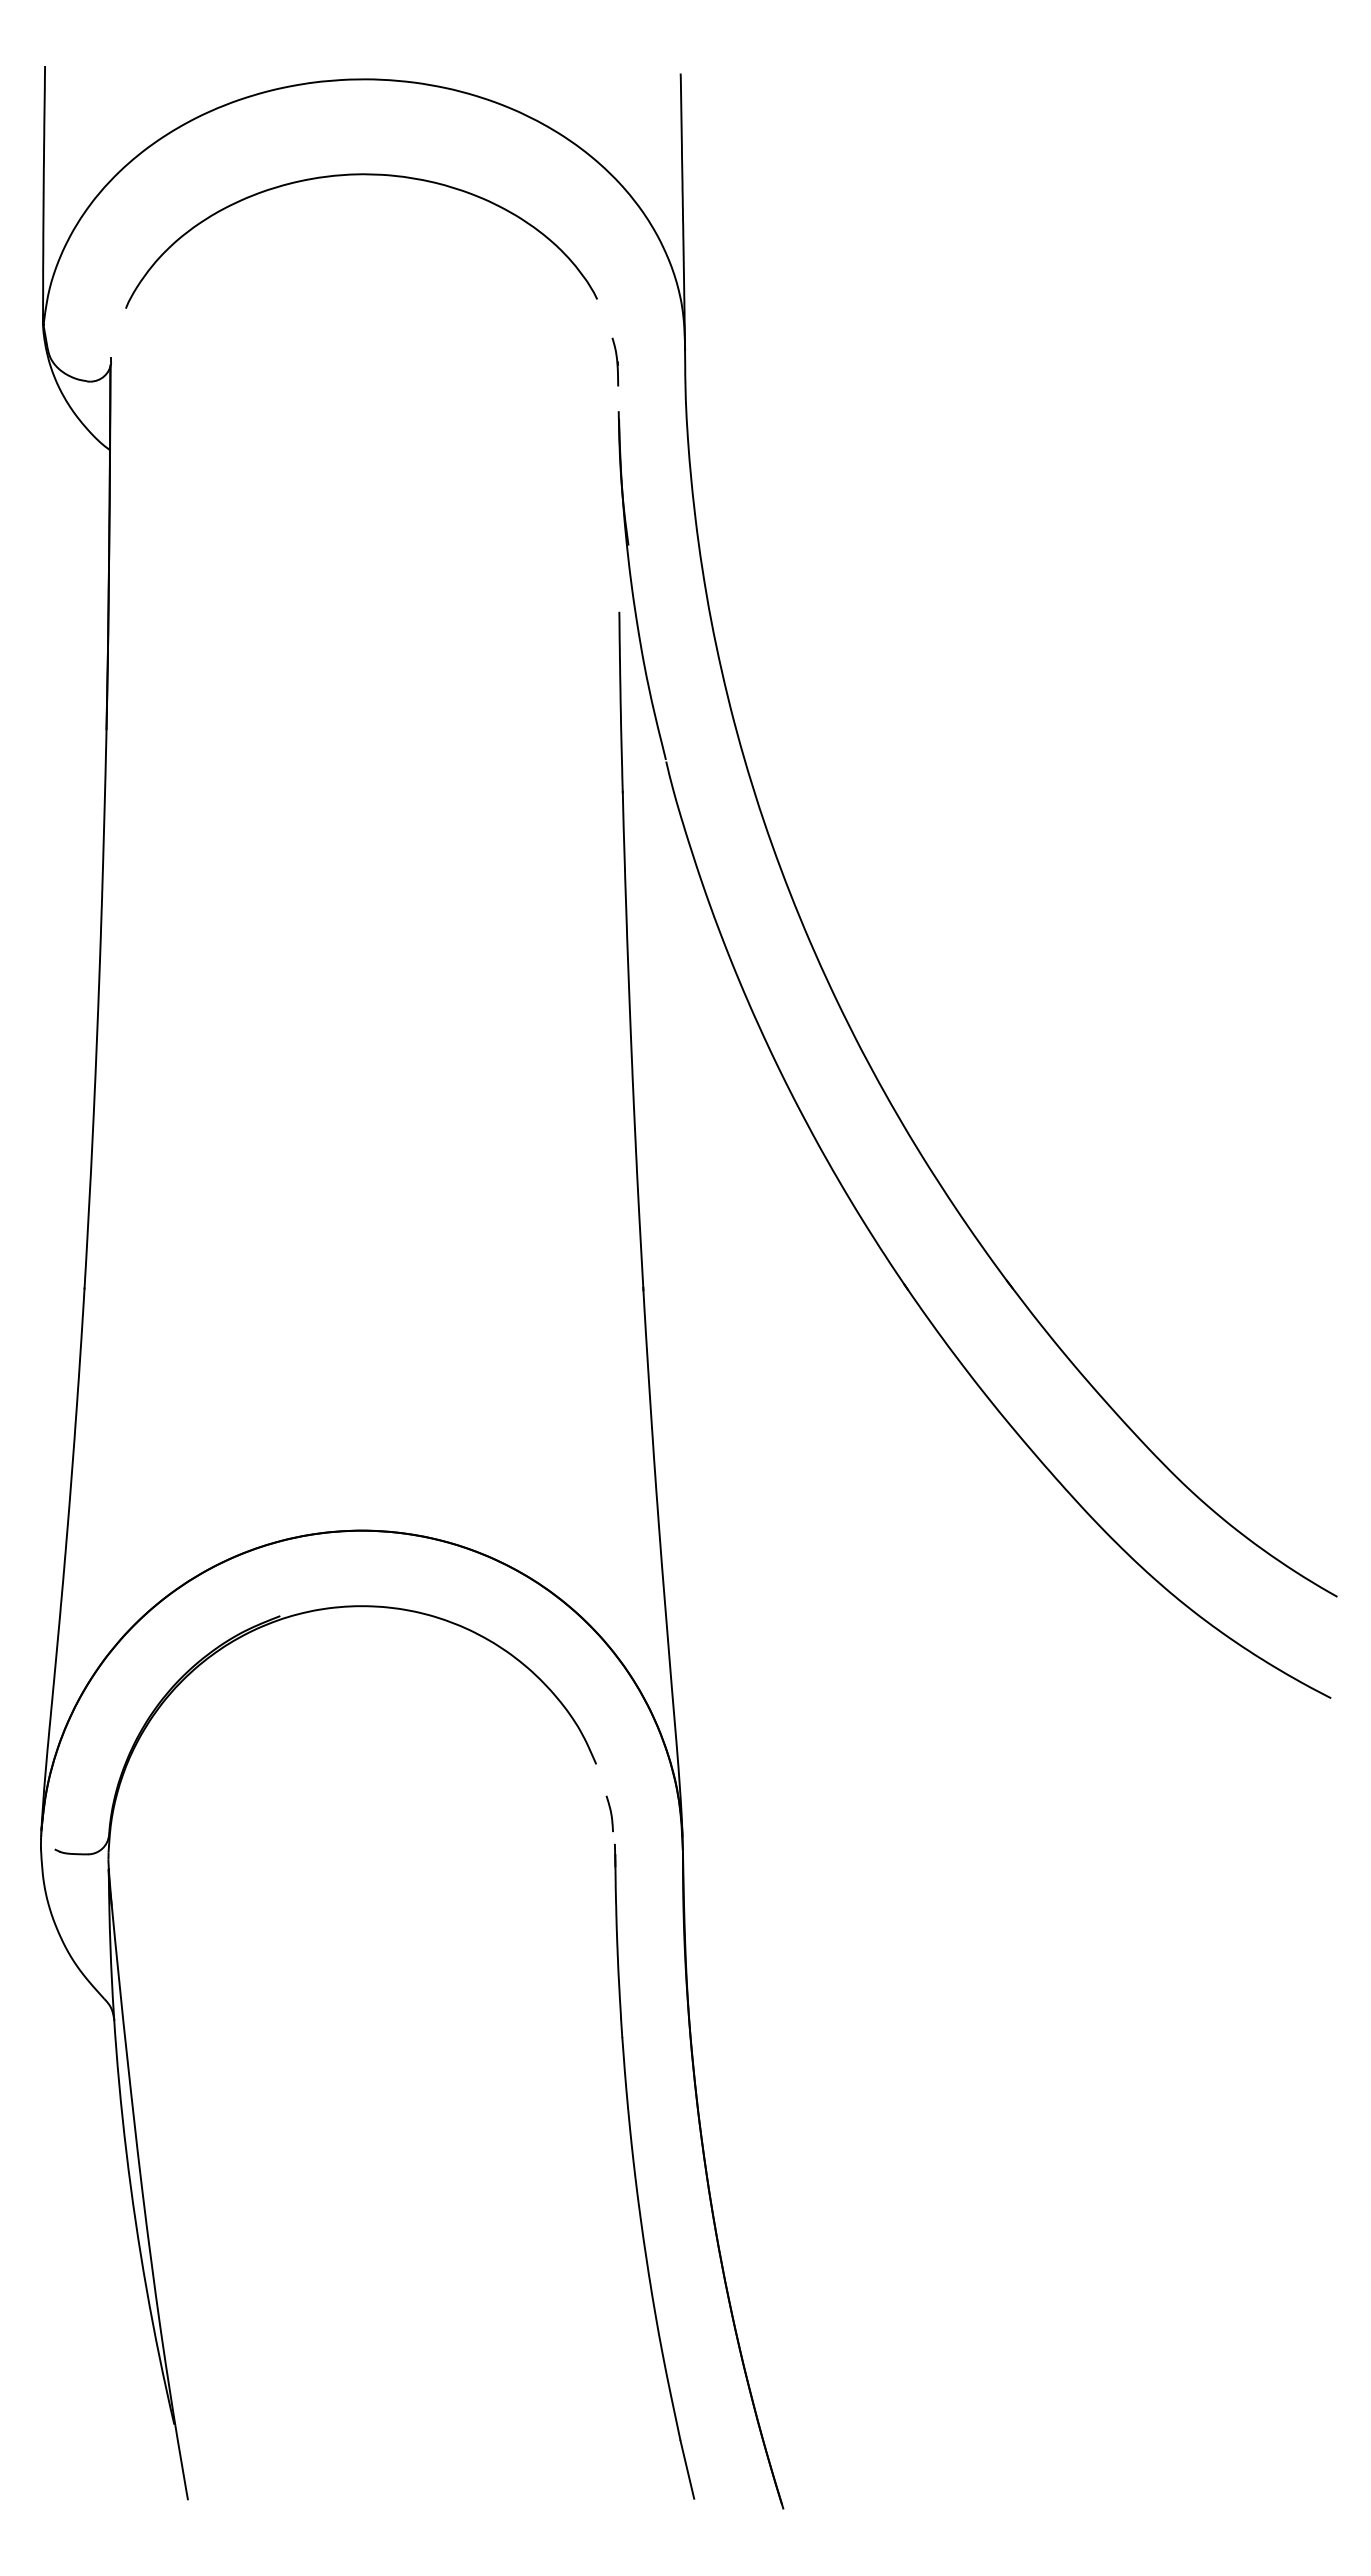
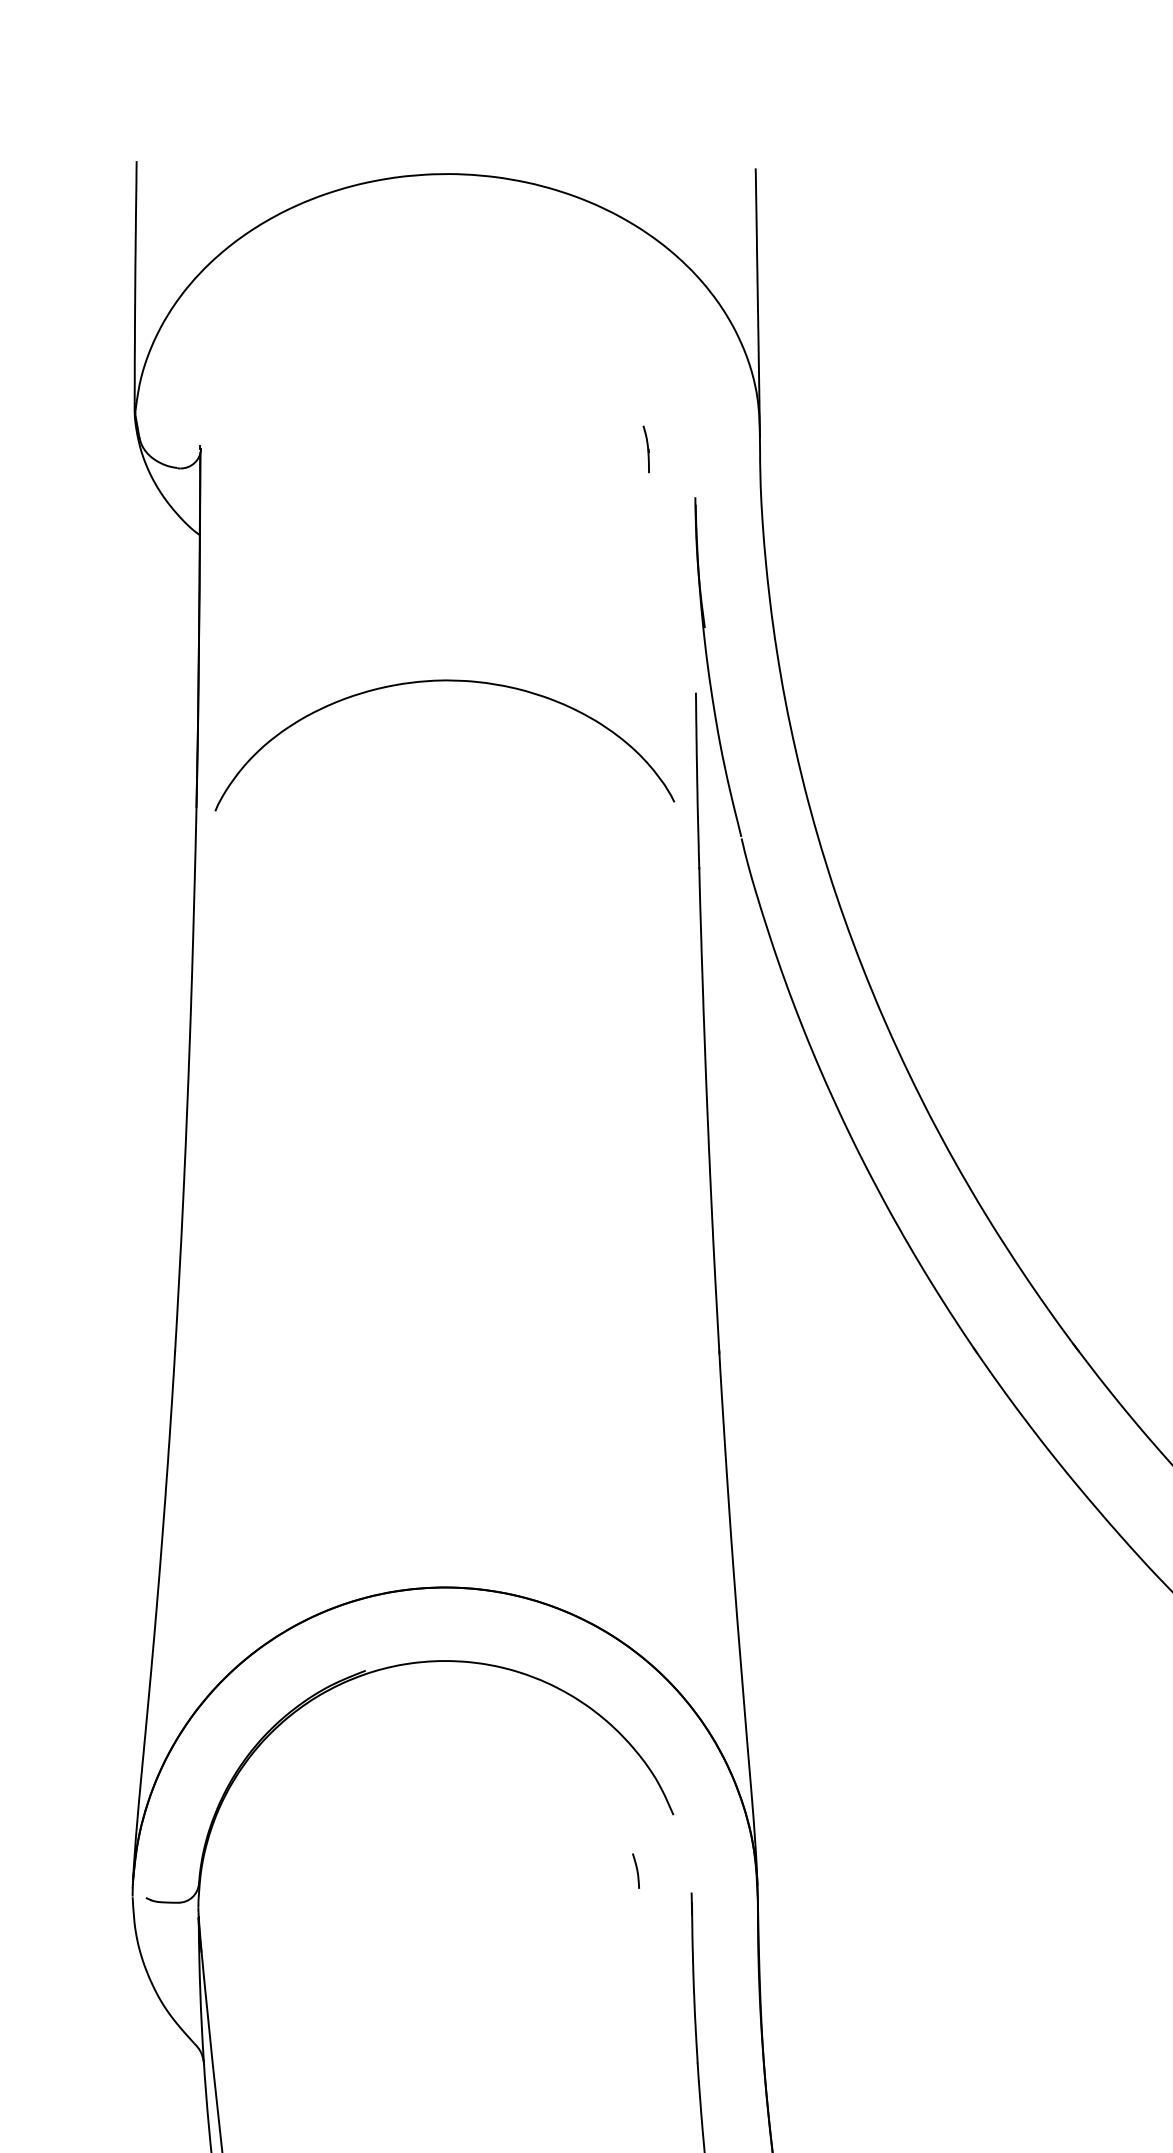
curve: (361, 175) -> (444, 681), moved
part: (615, 361) -> (646, 448), moved
curve: (610, 1813) -> (636, 1870), moved

